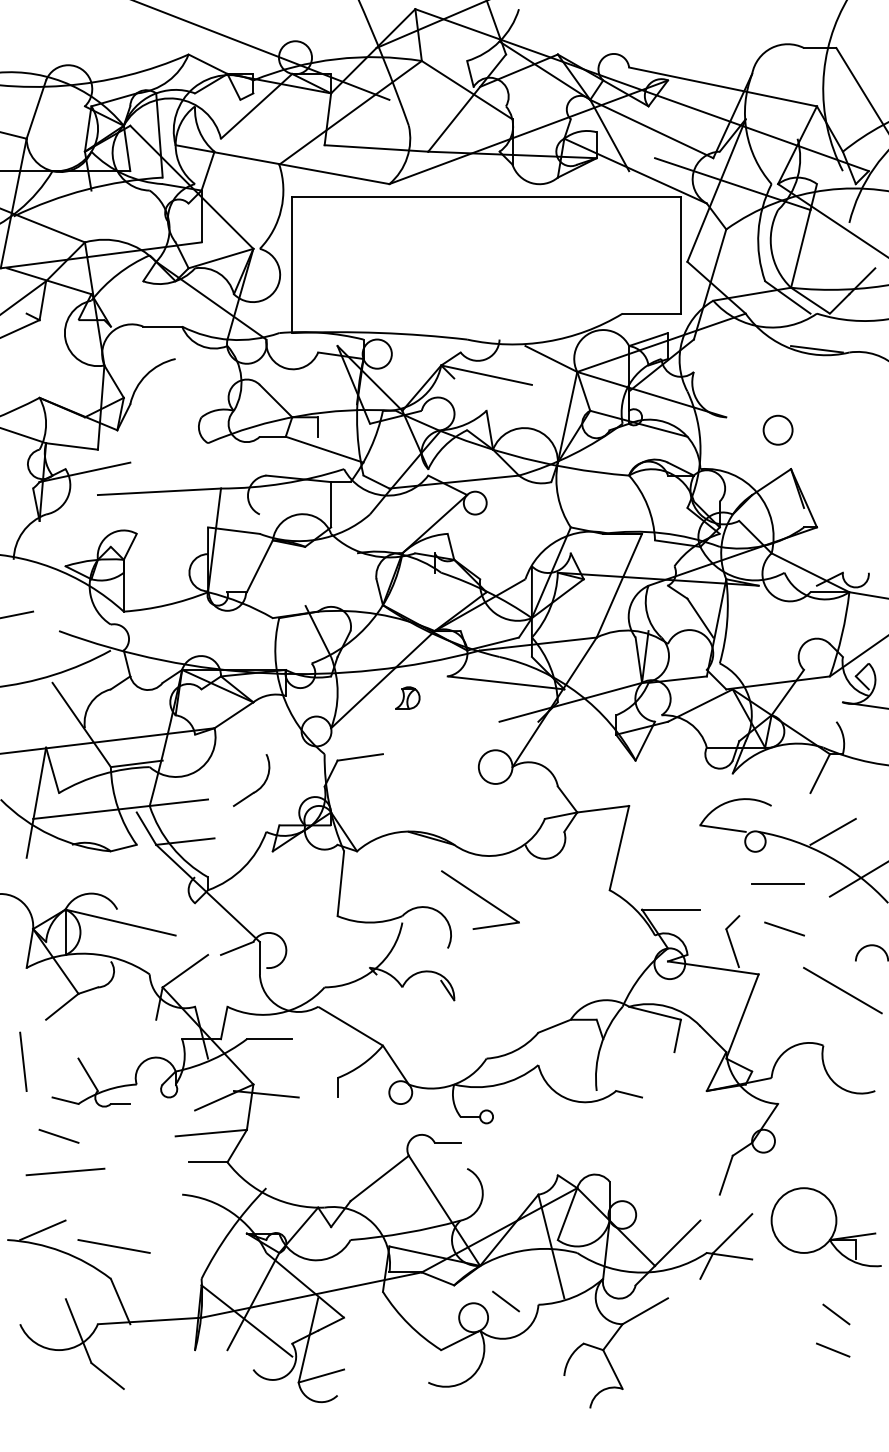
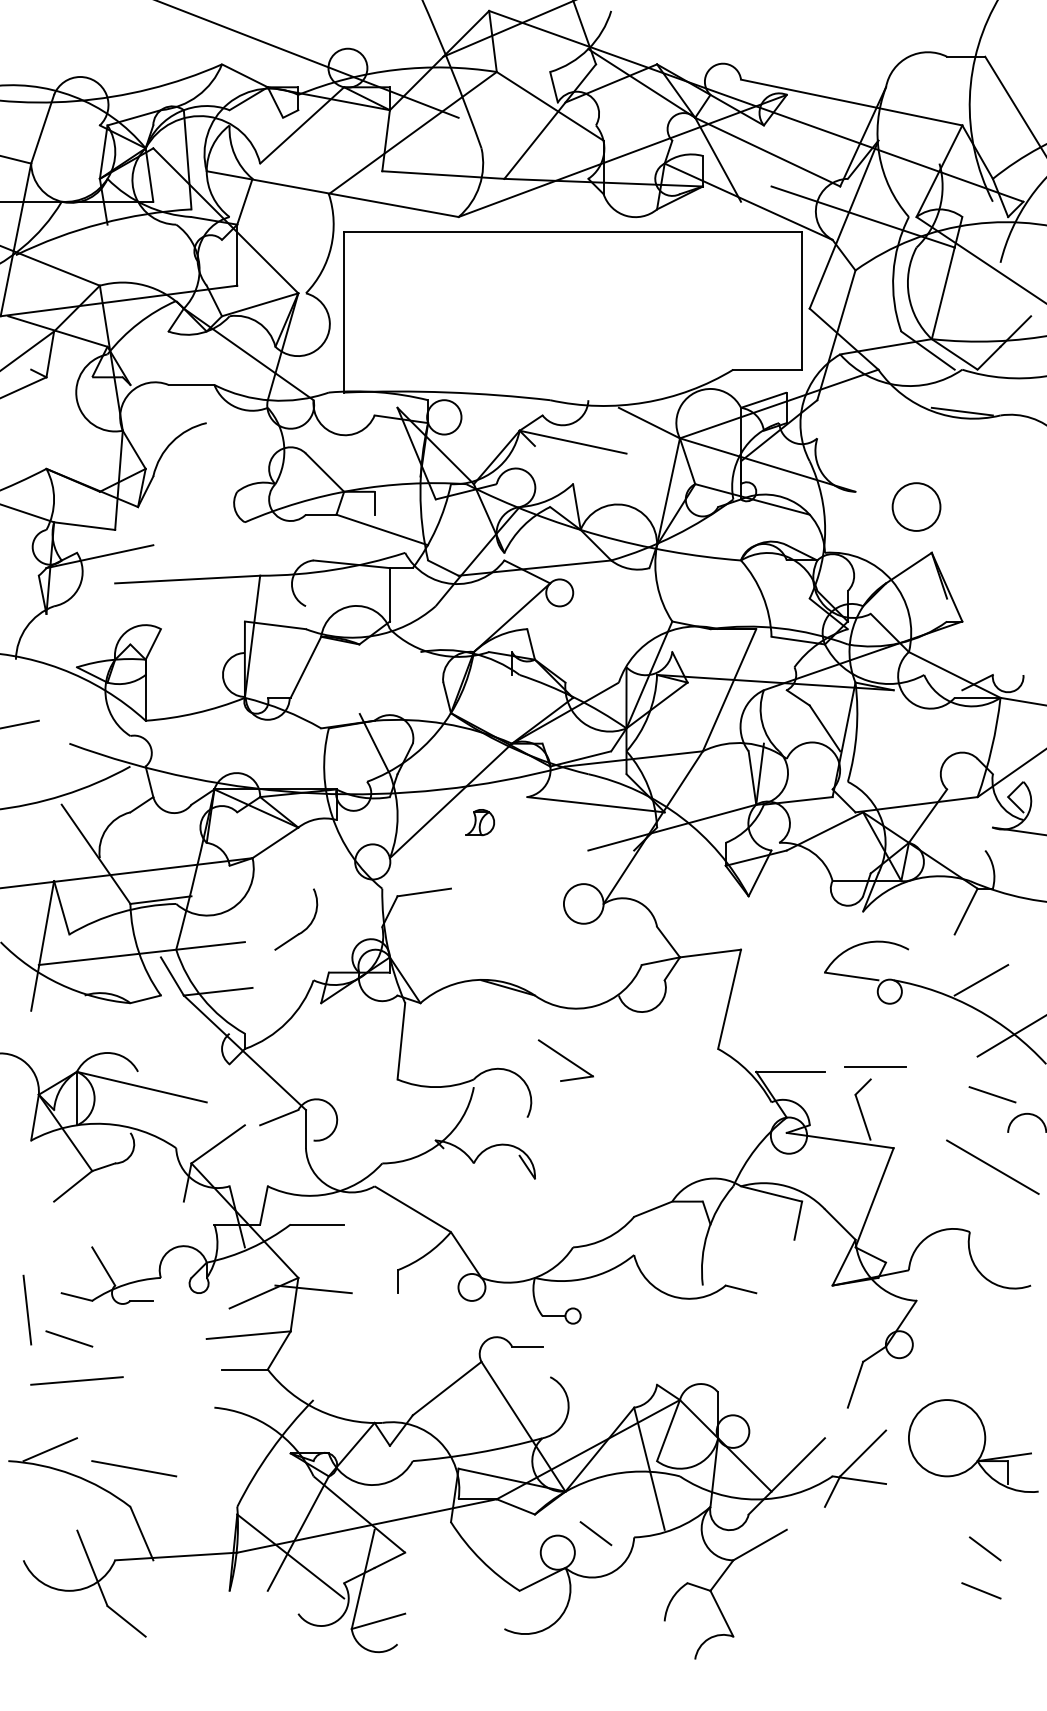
circle: (777, 429) -> (915, 506), size x1.4
line: (777, 883) -> (874, 1066), moved
part: (480, 899) -> (565, 1059), size x0.6
line: (784, 928) -> (992, 1094), moved
line: (23, 1061) -> (27, 1309), moved

